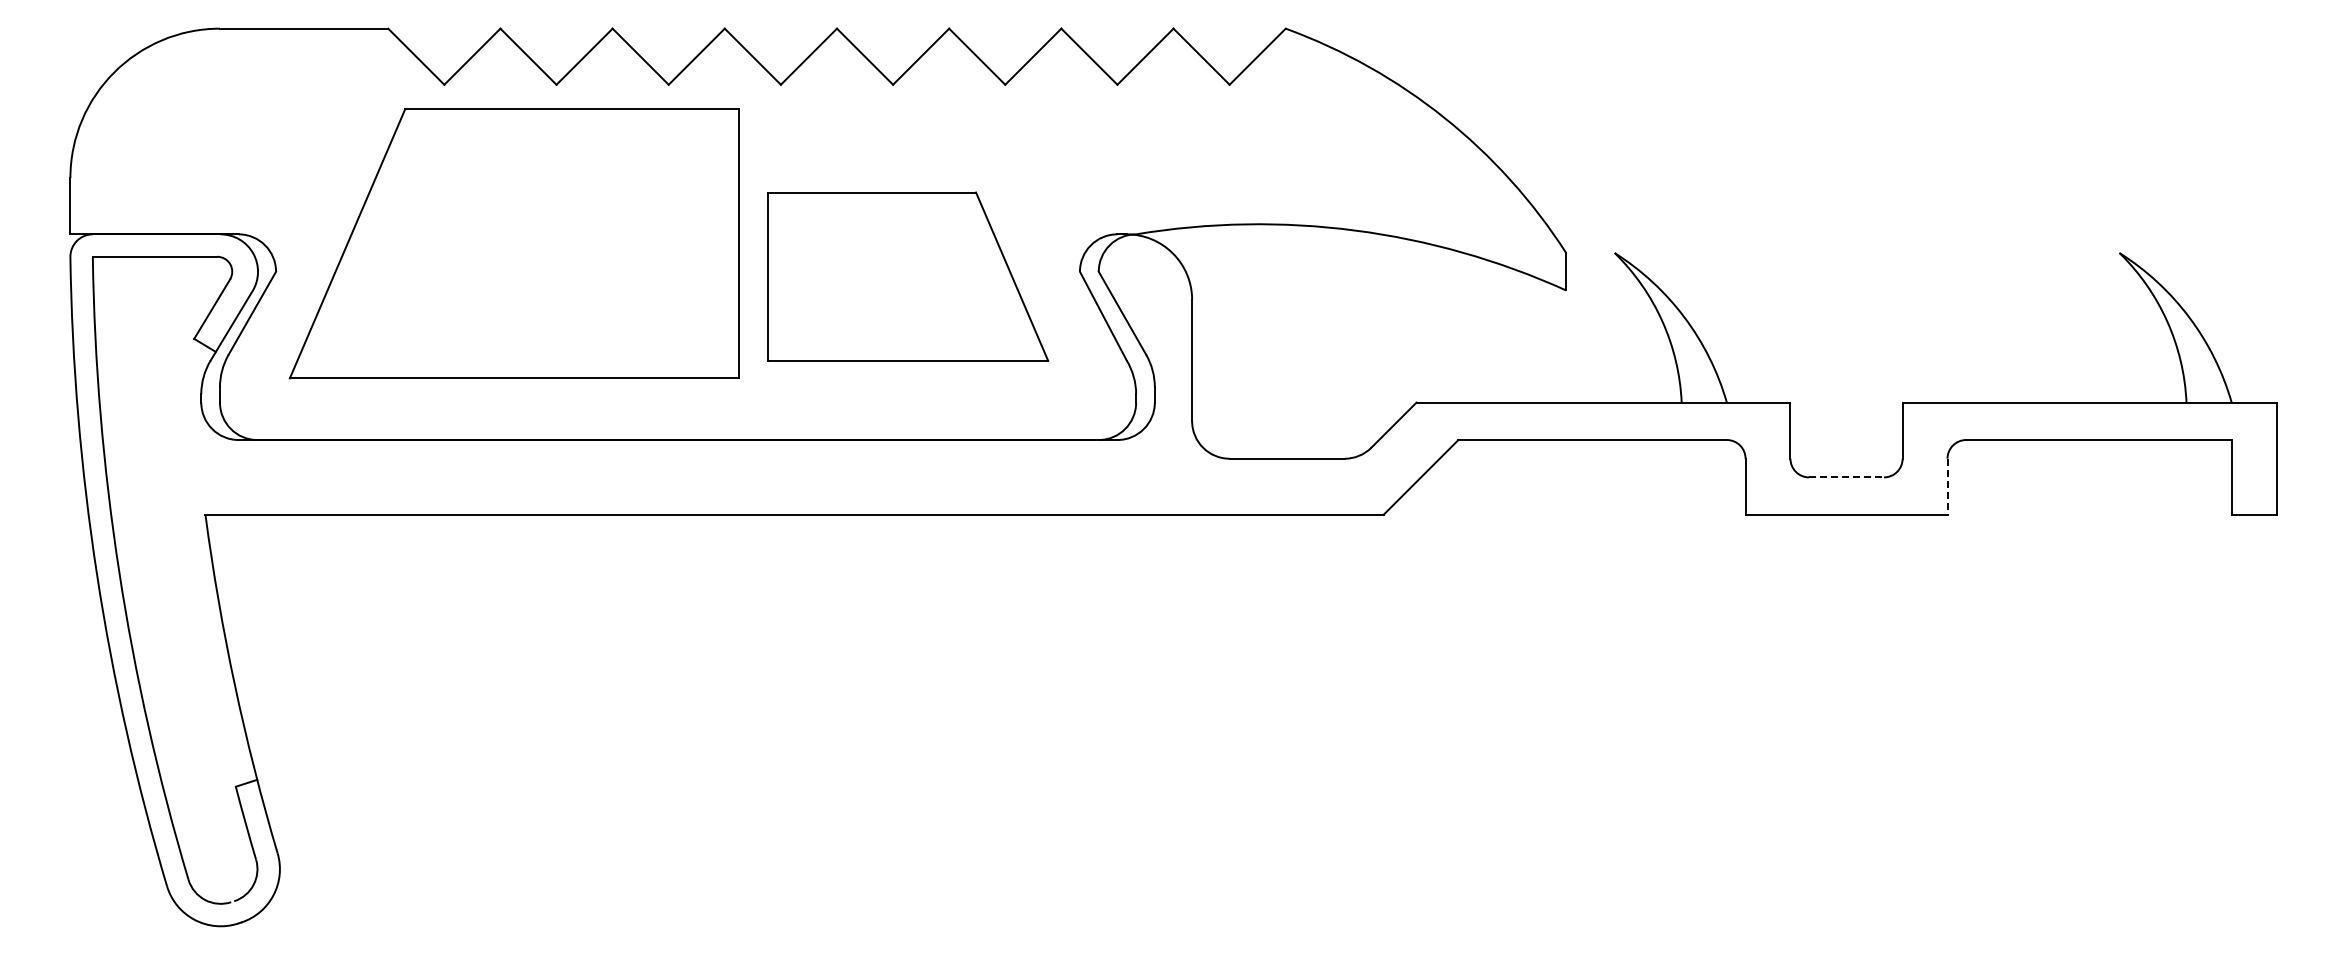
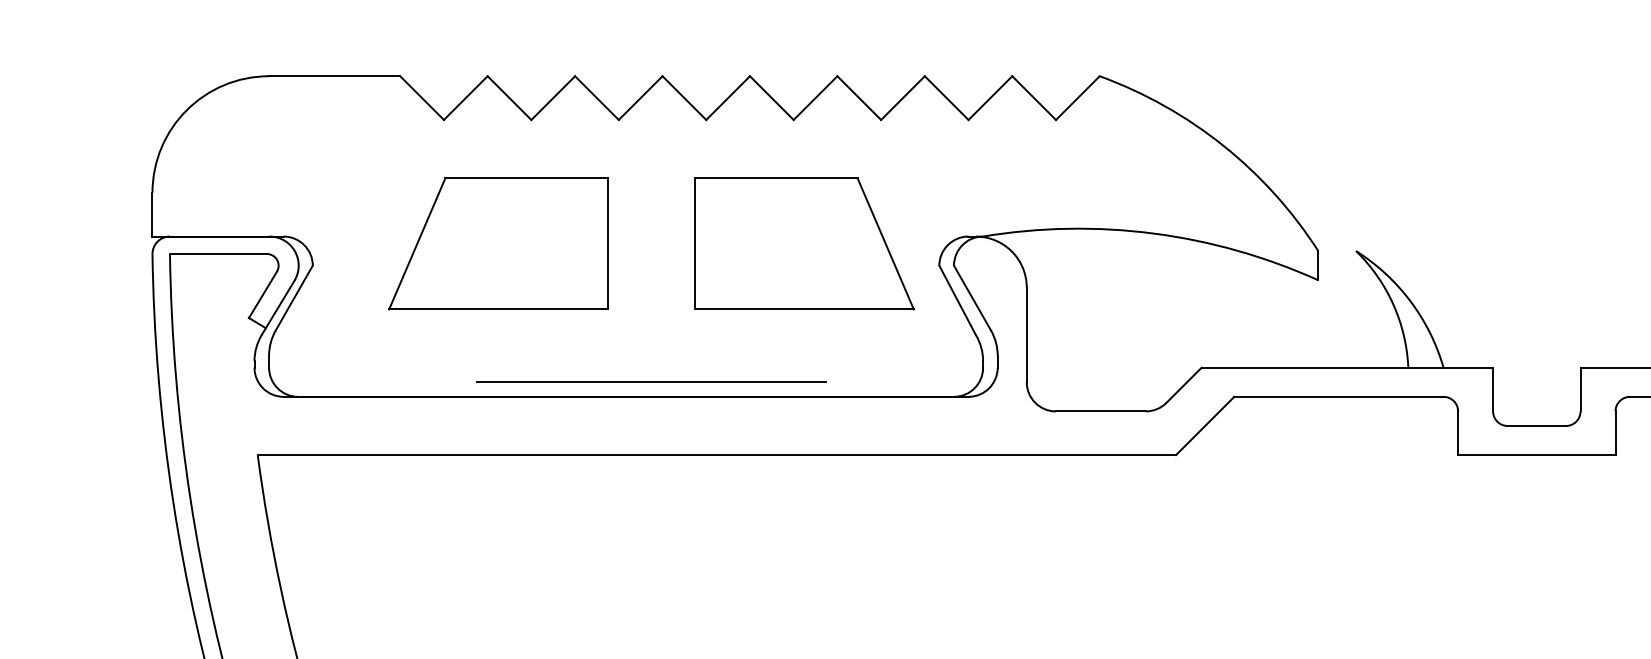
part: (514, 243) -> (498, 243), size x0.62
part: (908, 276) -> (804, 243), moved
line: (710, 421) -> (651, 382), added
line: (1847, 477) -> (1537, 426), dashed -> solid
line: (1947, 487) -> (1615, 433), dashed -> solid

